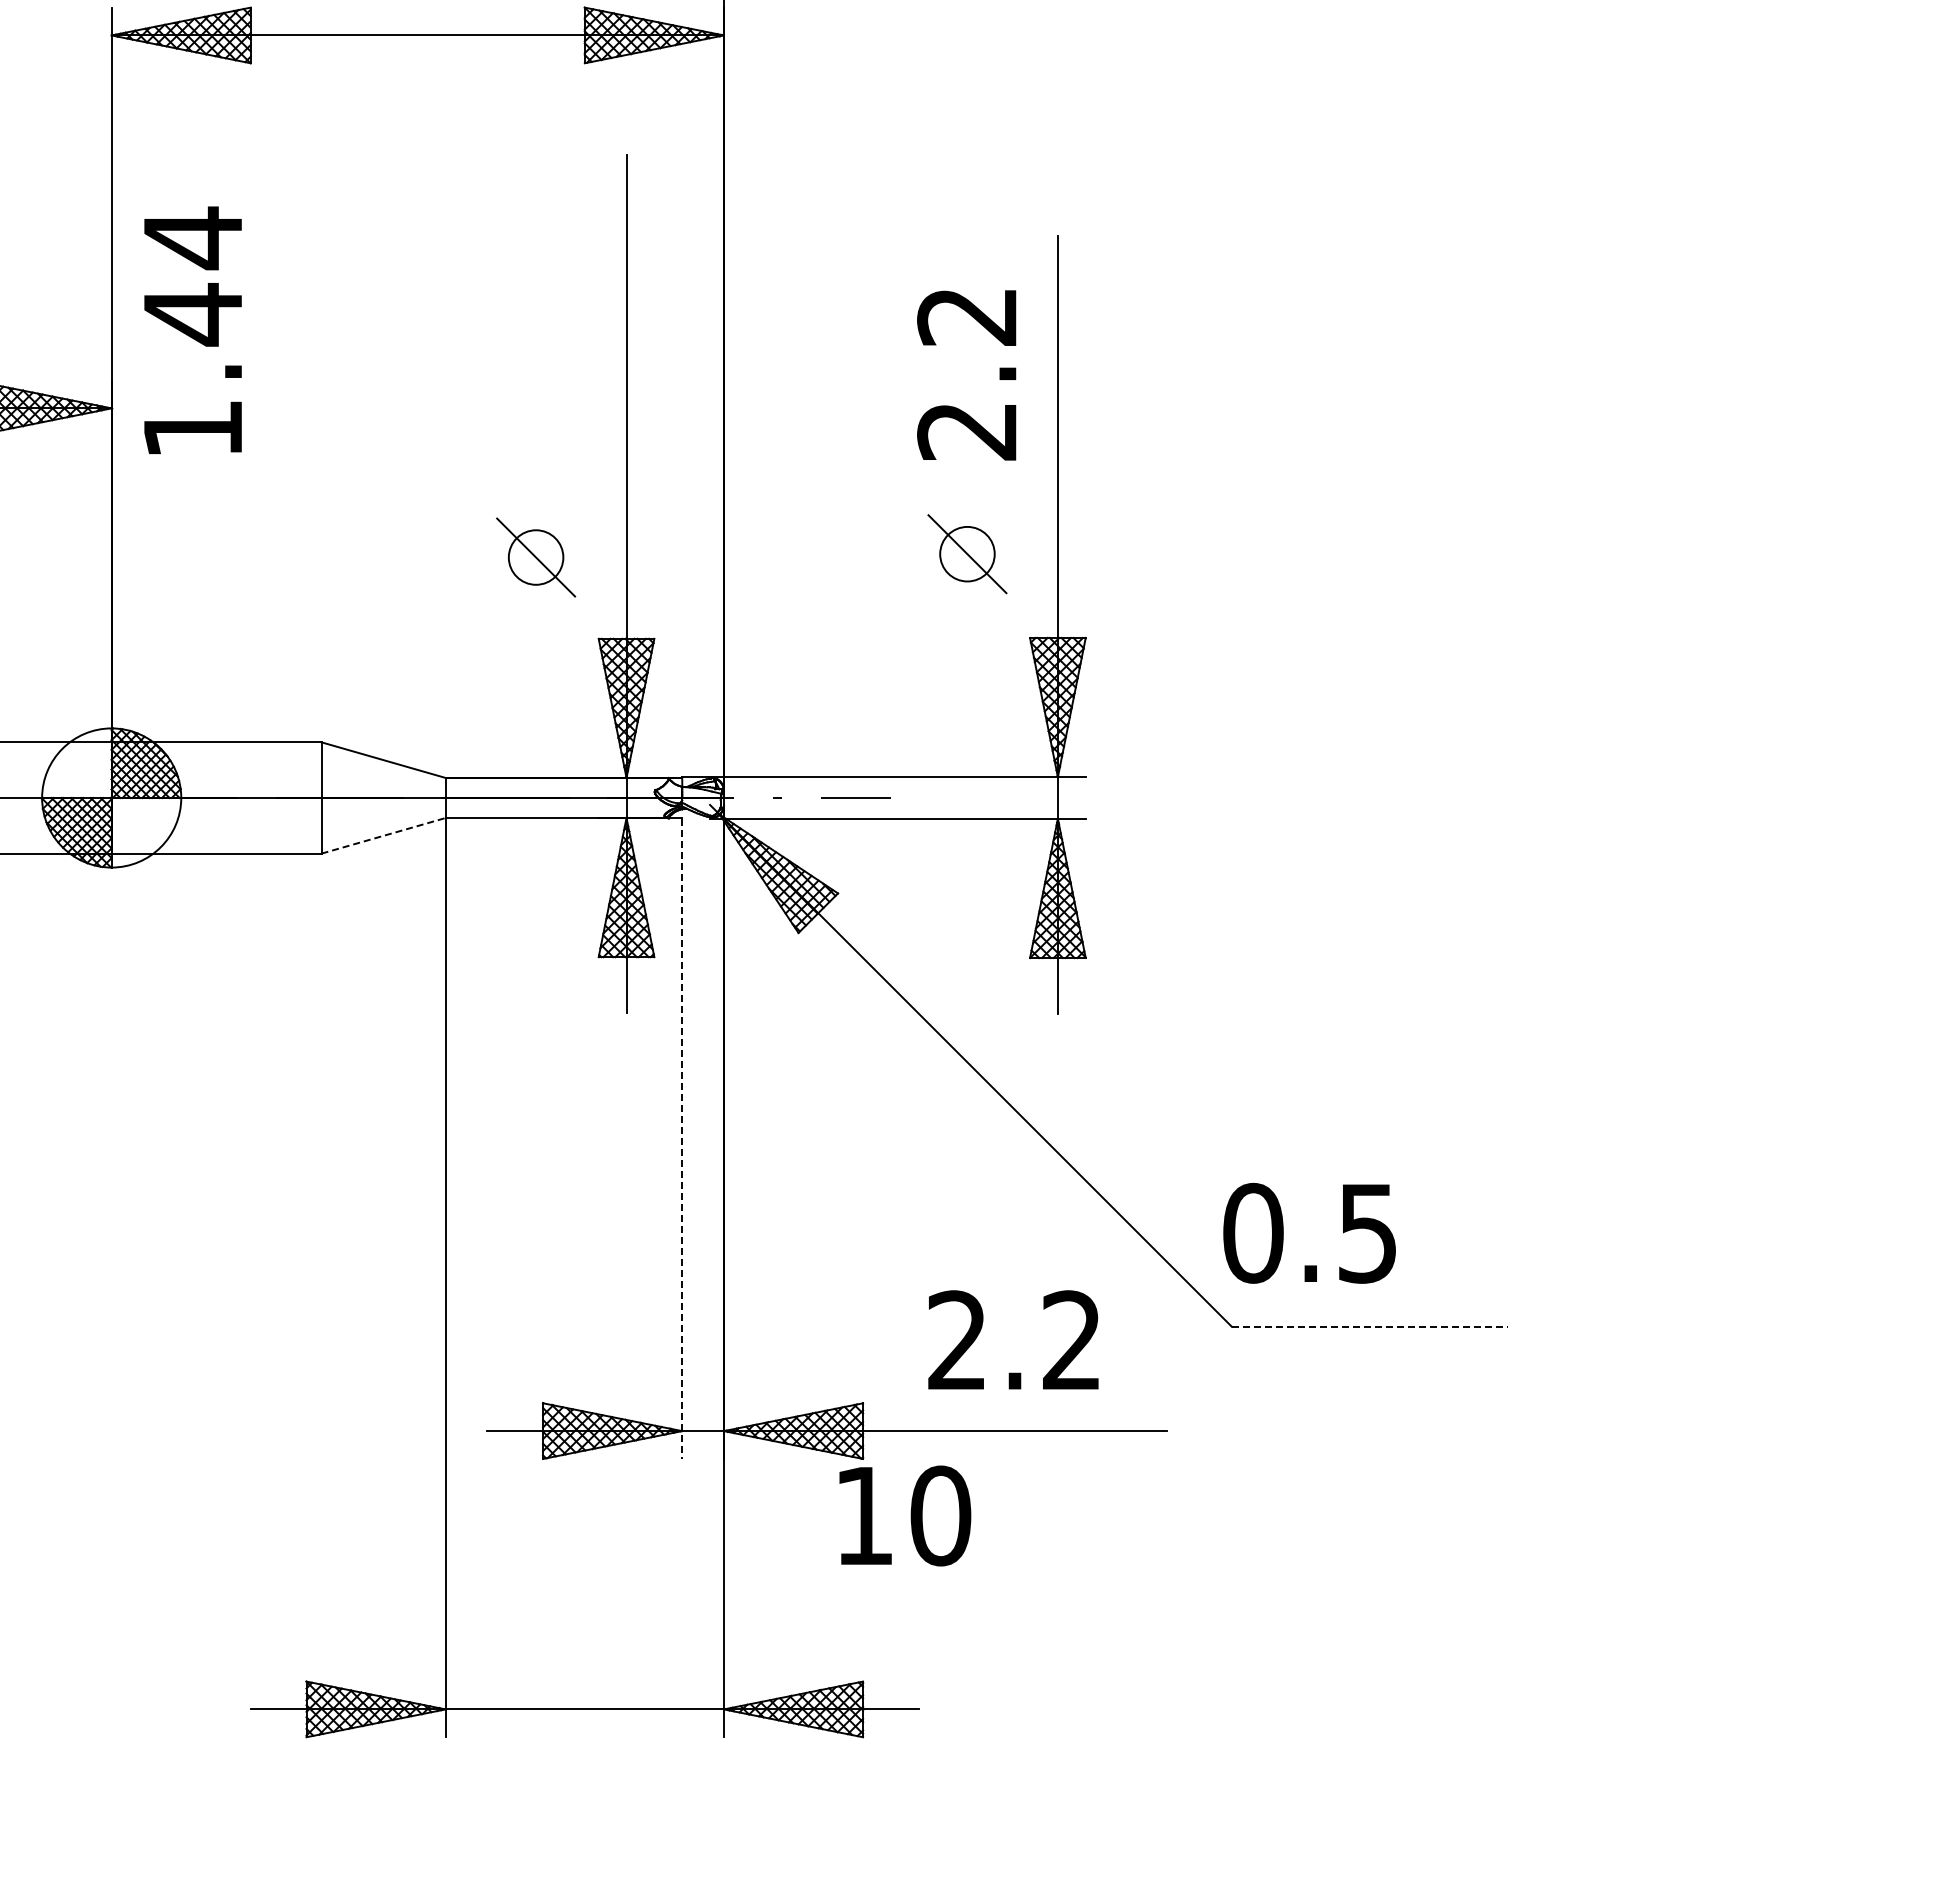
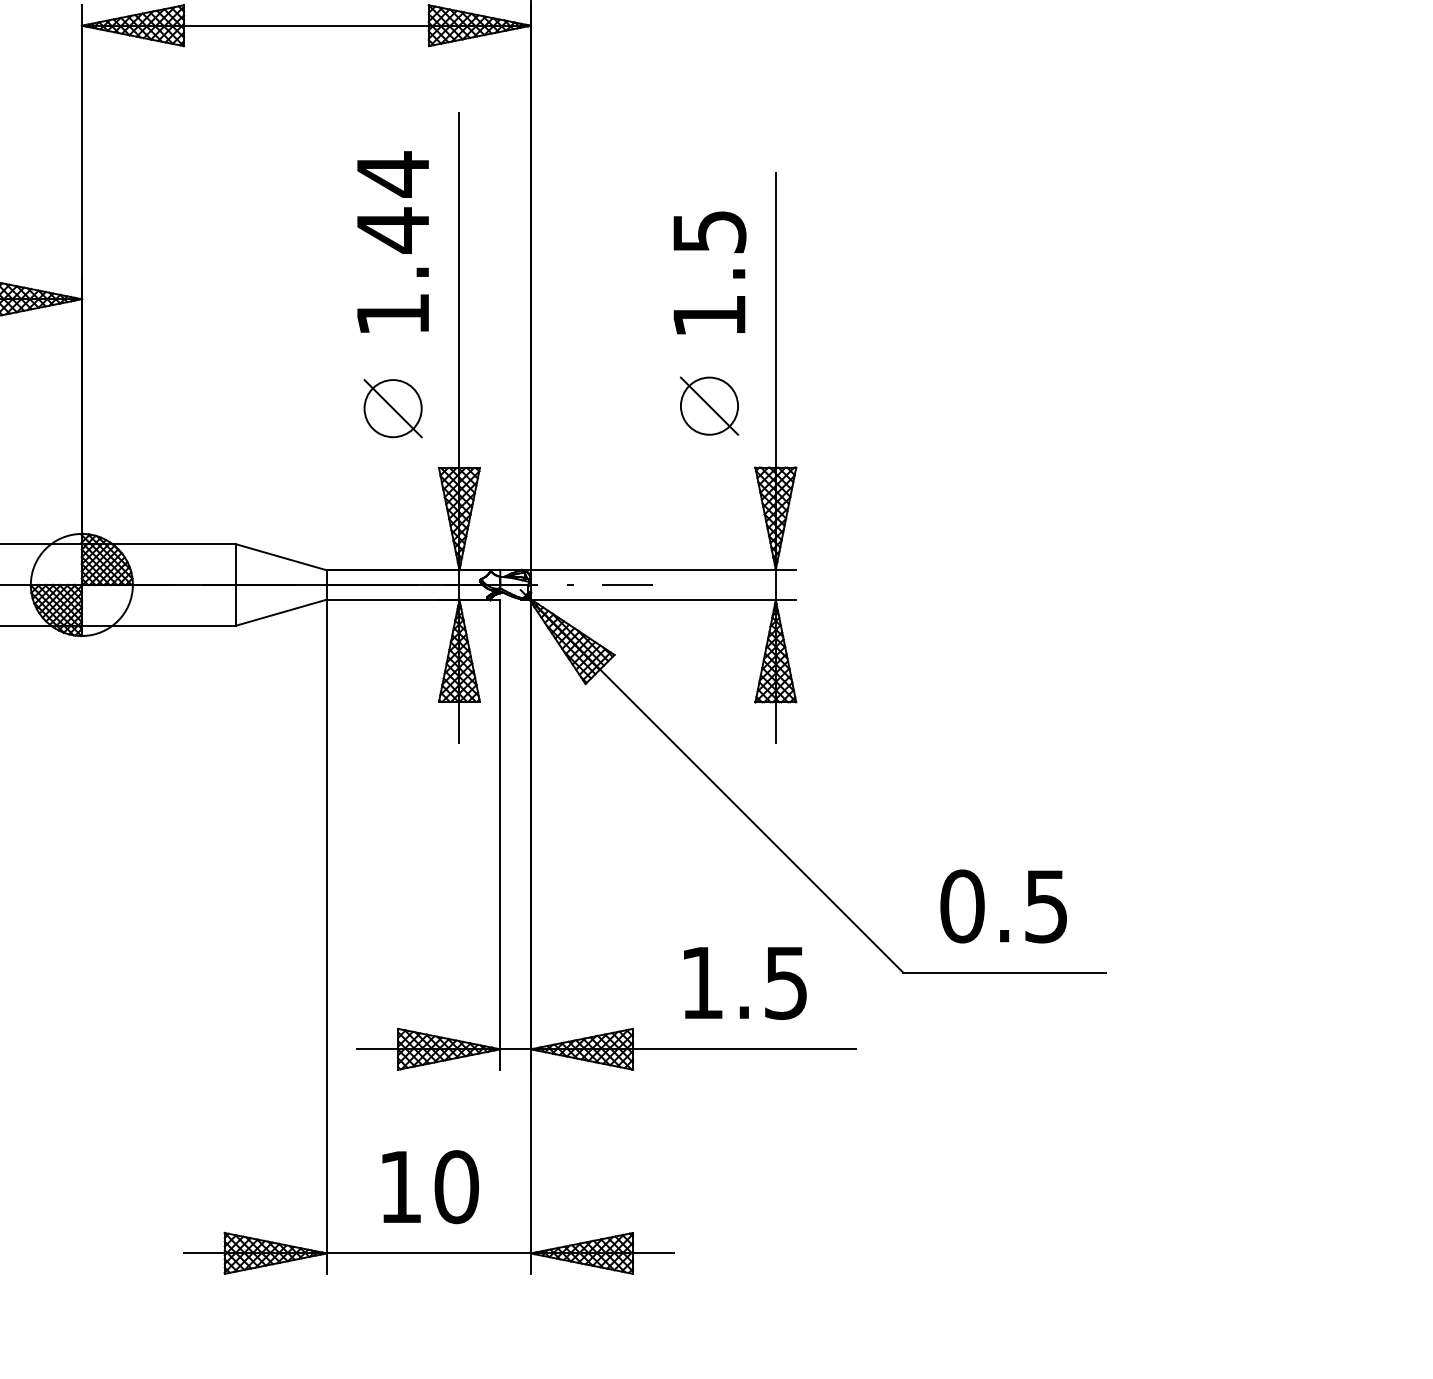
text: (192, 329) -> (392, 241), moved
text: (967, 374) -> (709, 274), 2.2 -> 1.5
circle: (967, 554) -> (709, 406), size x1.43
circle: (536, 557) -> (393, 408), size x1.43
line: (383, 835) -> (281, 612), dashed -> solid
line: (682, 1139) -> (500, 835), dashed -> solid
text: (1309, 1232) -> (1003, 905), moved
line: (1370, 1326) -> (1005, 972), dashed -> solid
text: (1014, 1340) -> (744, 982), 2.2 -> 1.5
text: (905, 1515) -> (430, 1186), moved

